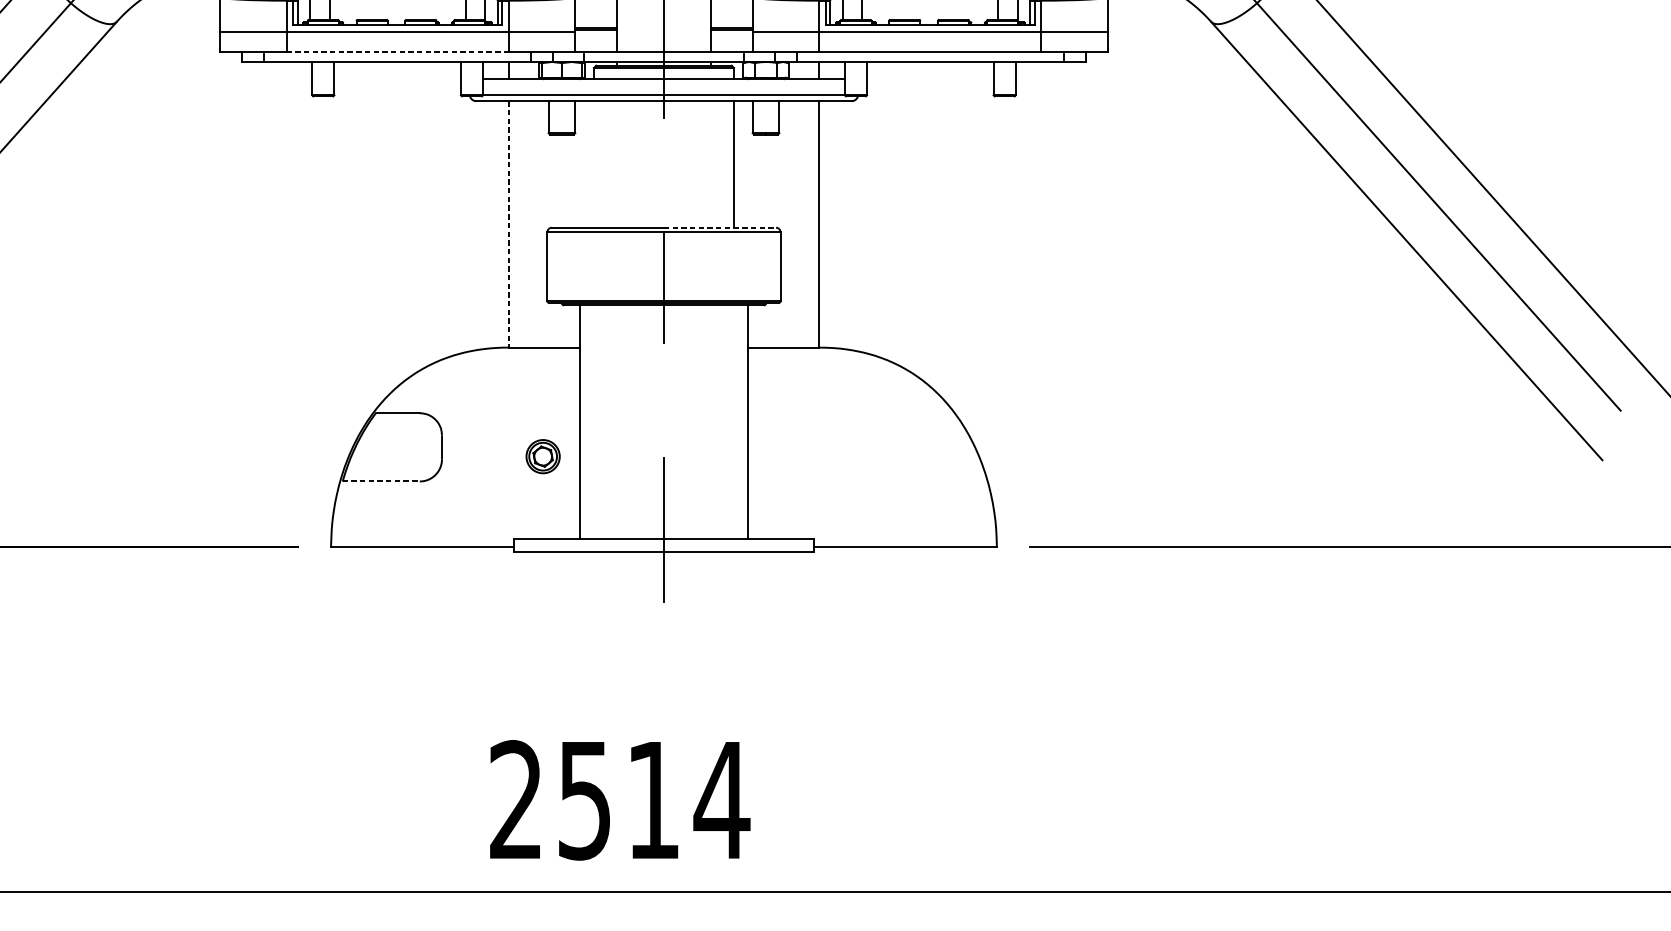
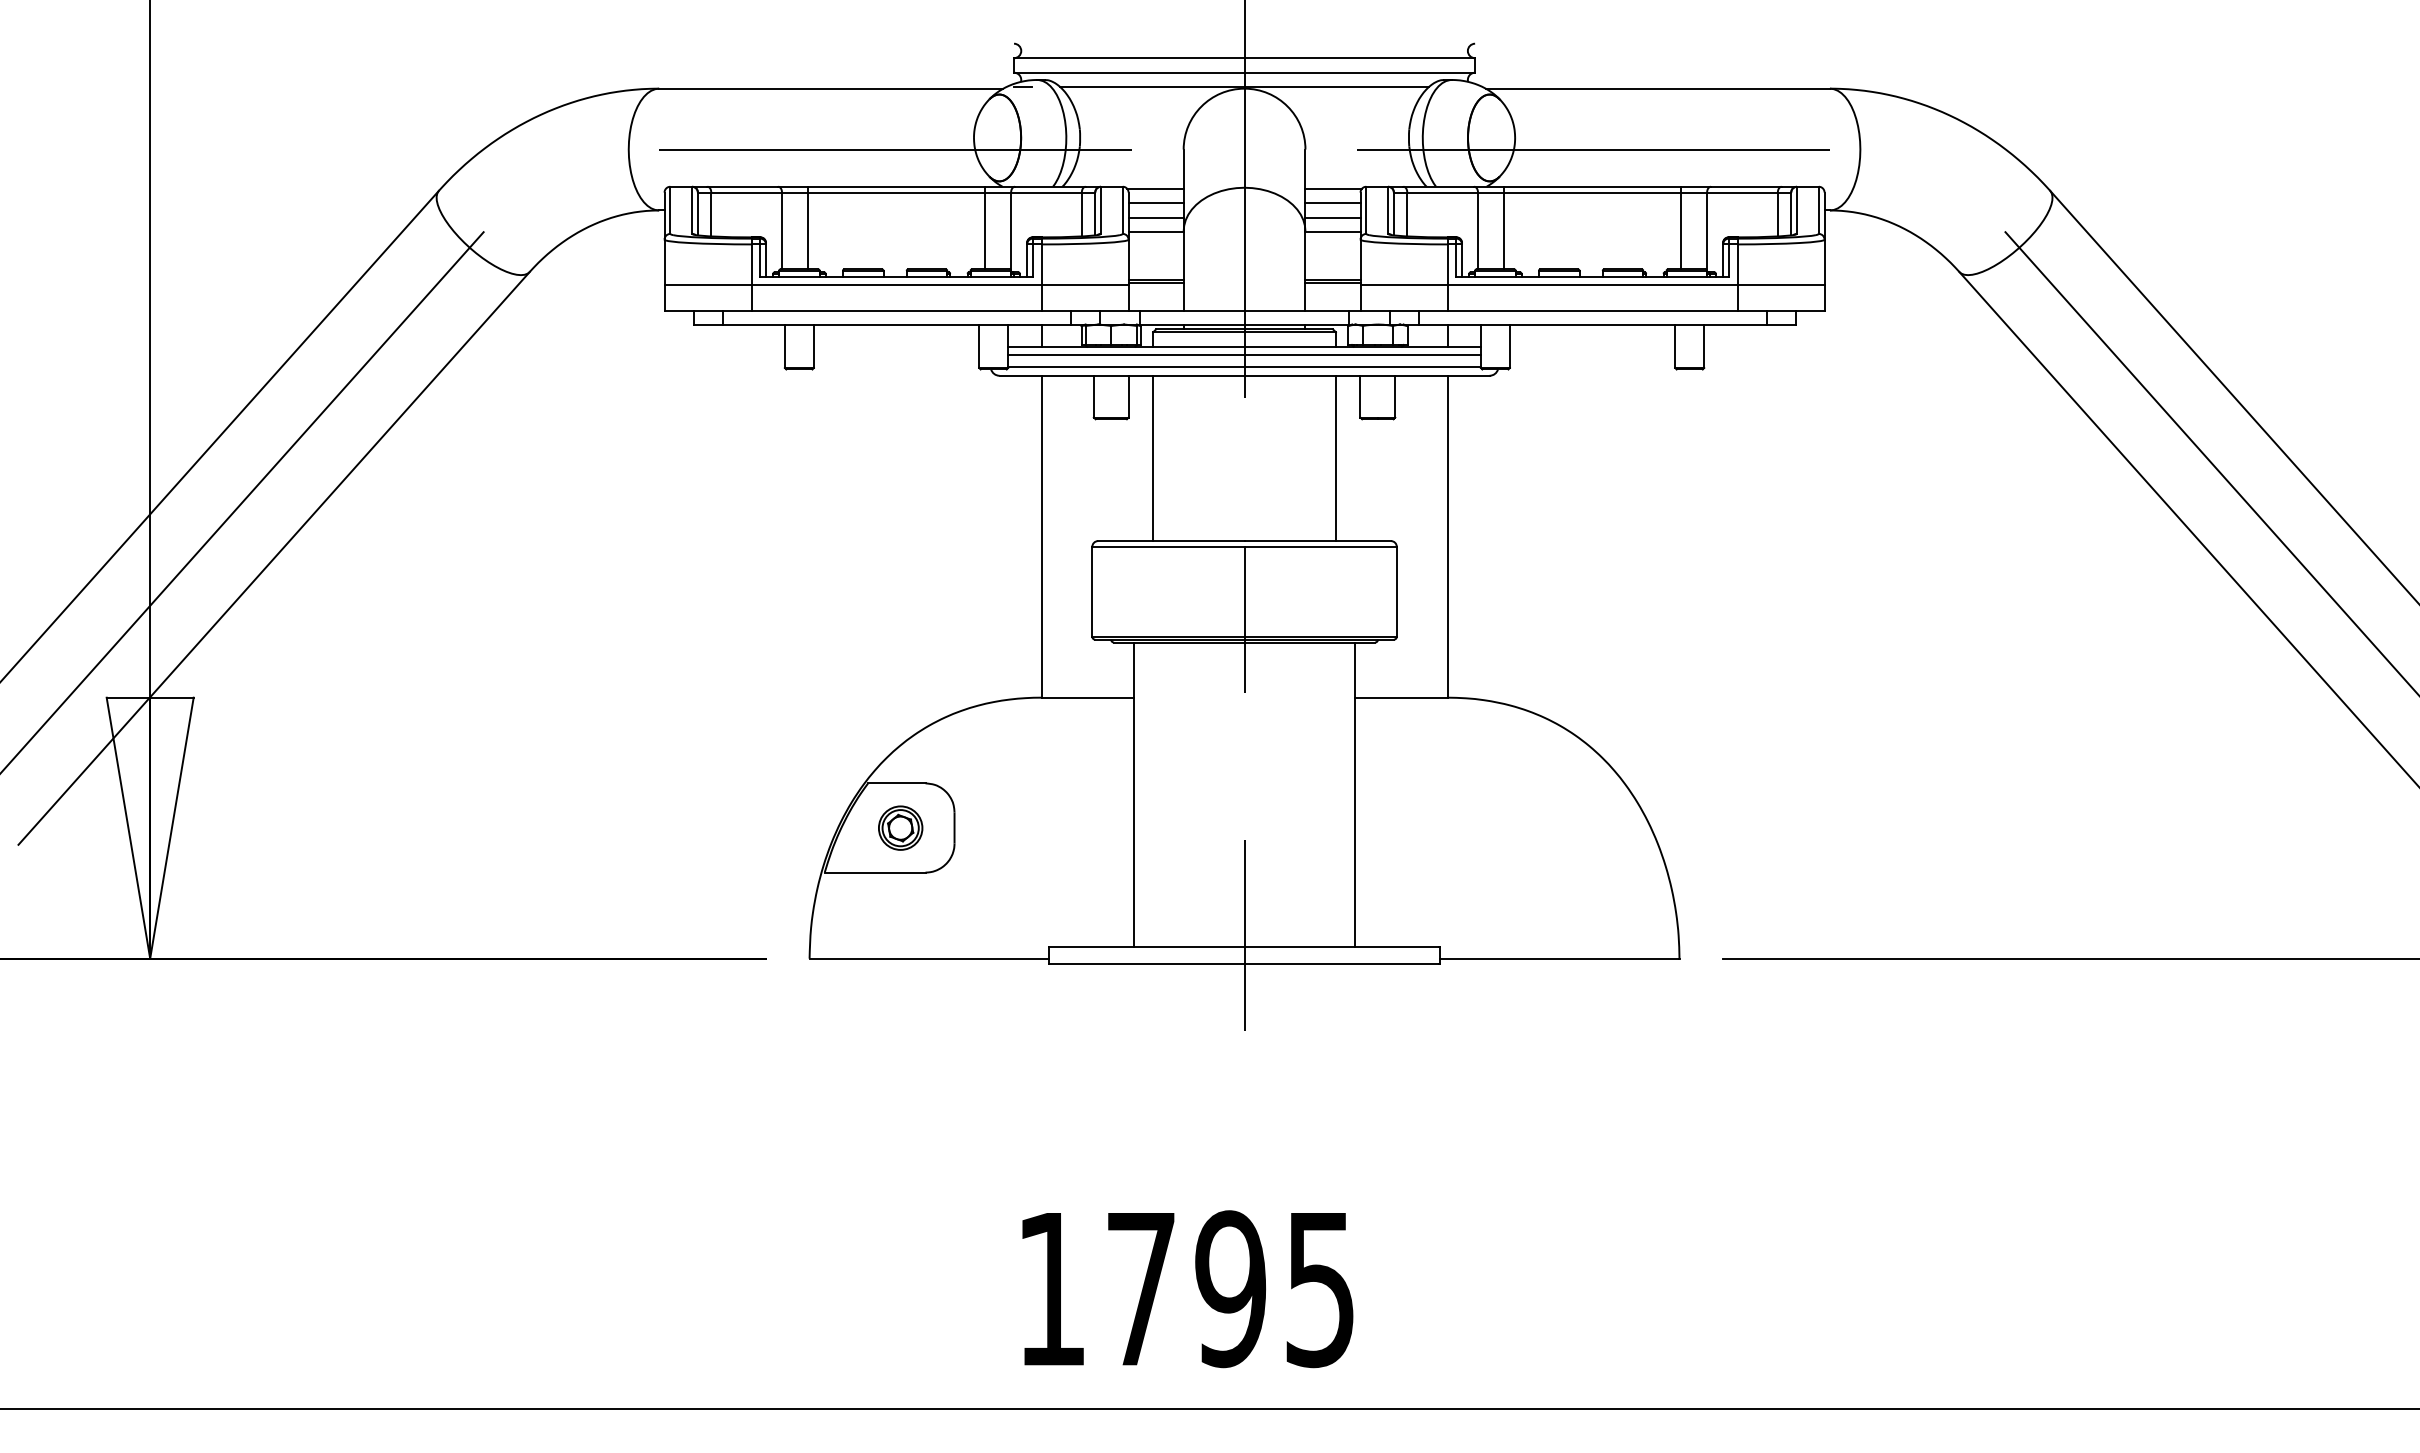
line: (397, 52) -> (896, 311), dashed -> solid
line: (663, 85) -> (1244, 355), added
line: (594, 164) -> (1153, 458), added
line: (508, 224) -> (1041, 536), dashed -> solid
line: (720, 228) -> (1318, 541), dashed -> solid
part: (543, 456) -> (900, 827), moved
line: (381, 481) -> (875, 872), dashed -> solid
text: (620, 800) -> (1187, 1289), 2514 -> 1795

